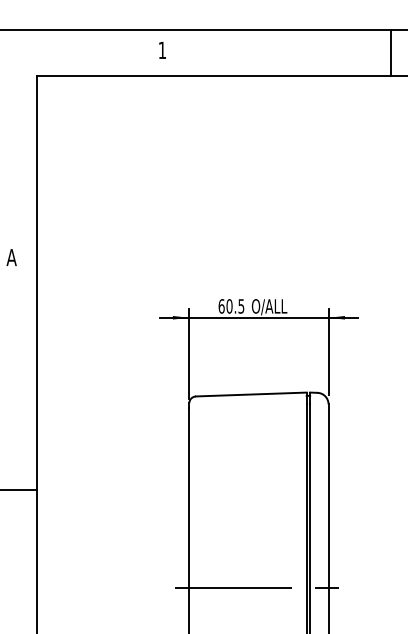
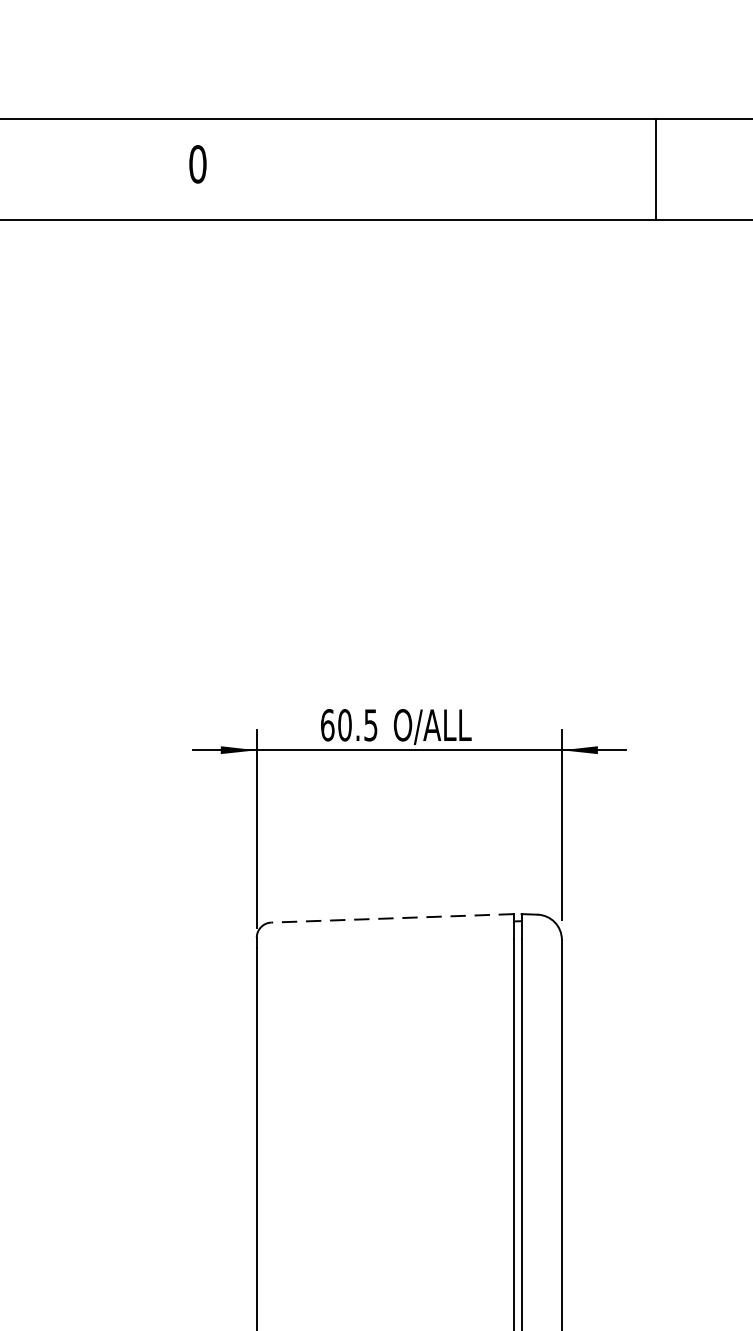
text: (162, 50) -> (198, 164), 1 -> 0
line: (391, 52) -> (656, 168), moved
line: (250, 394) -> (390, 918), solid -> dashed

